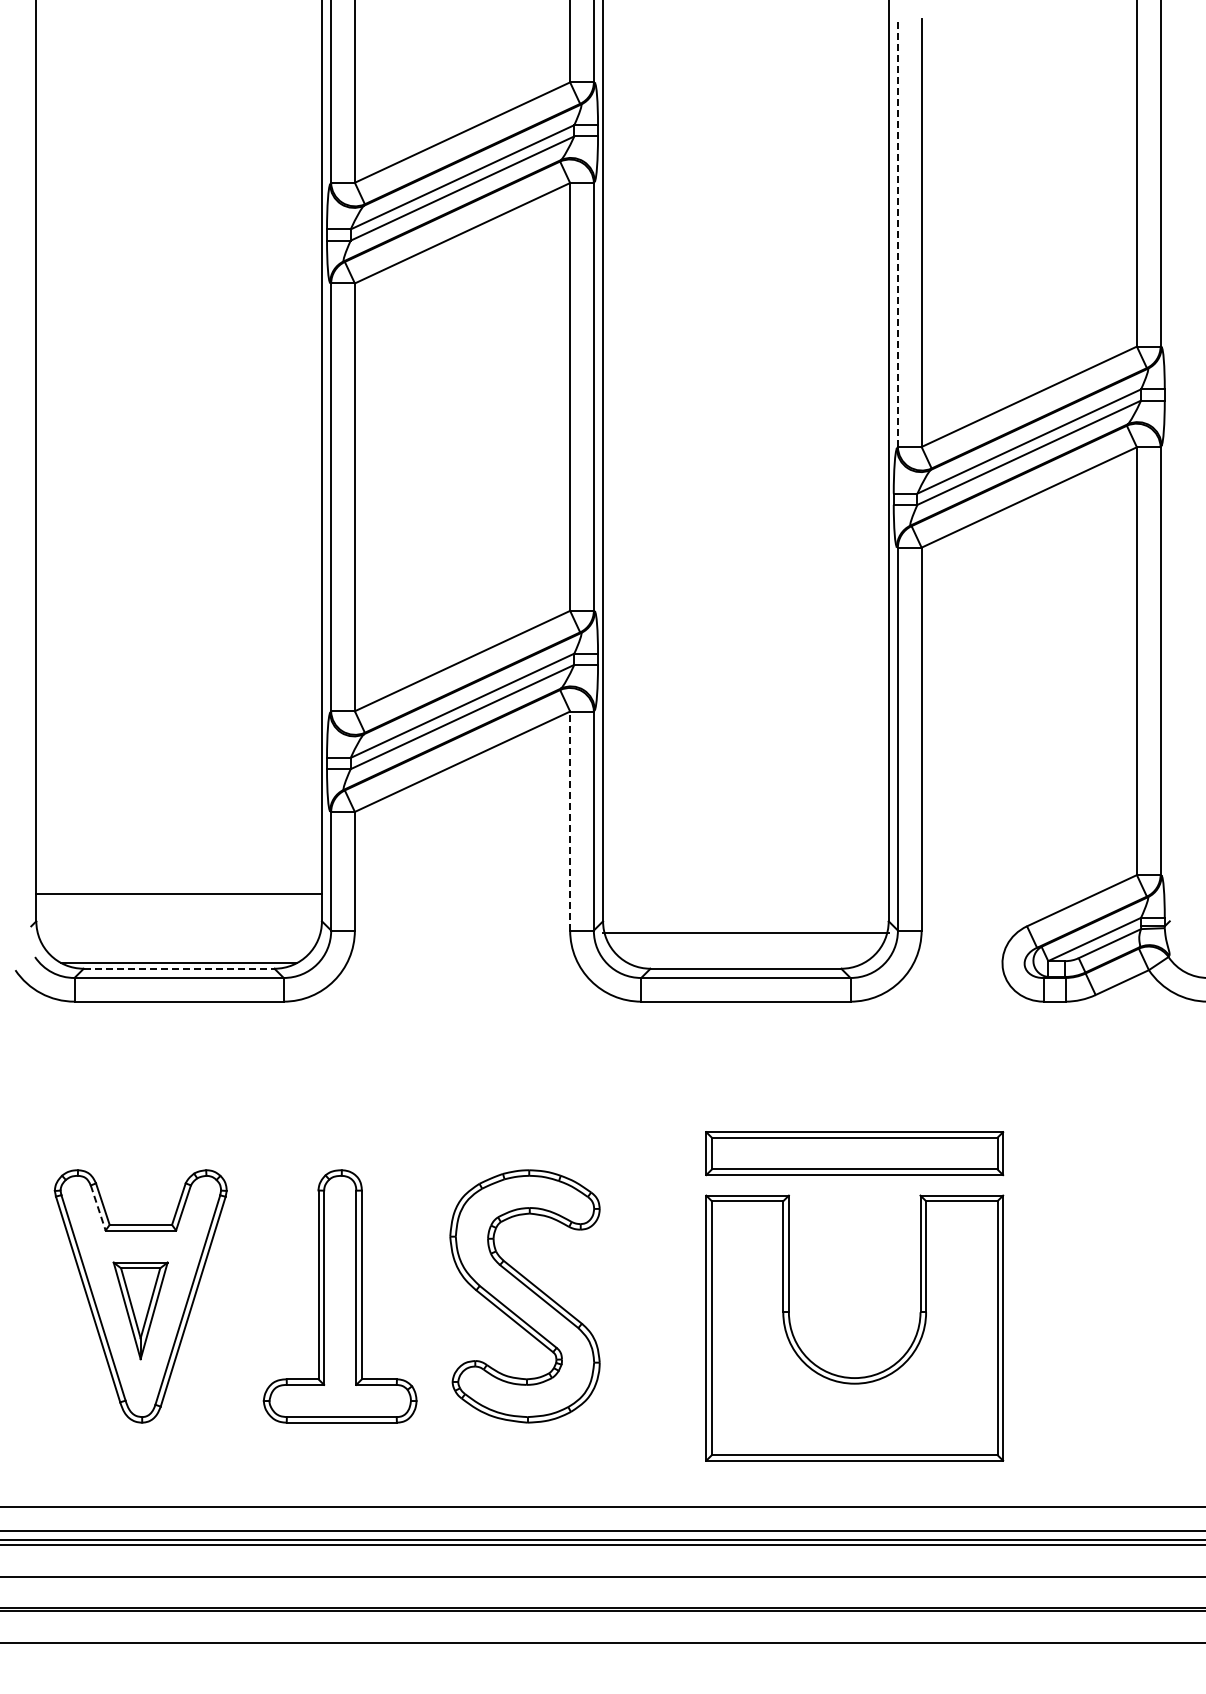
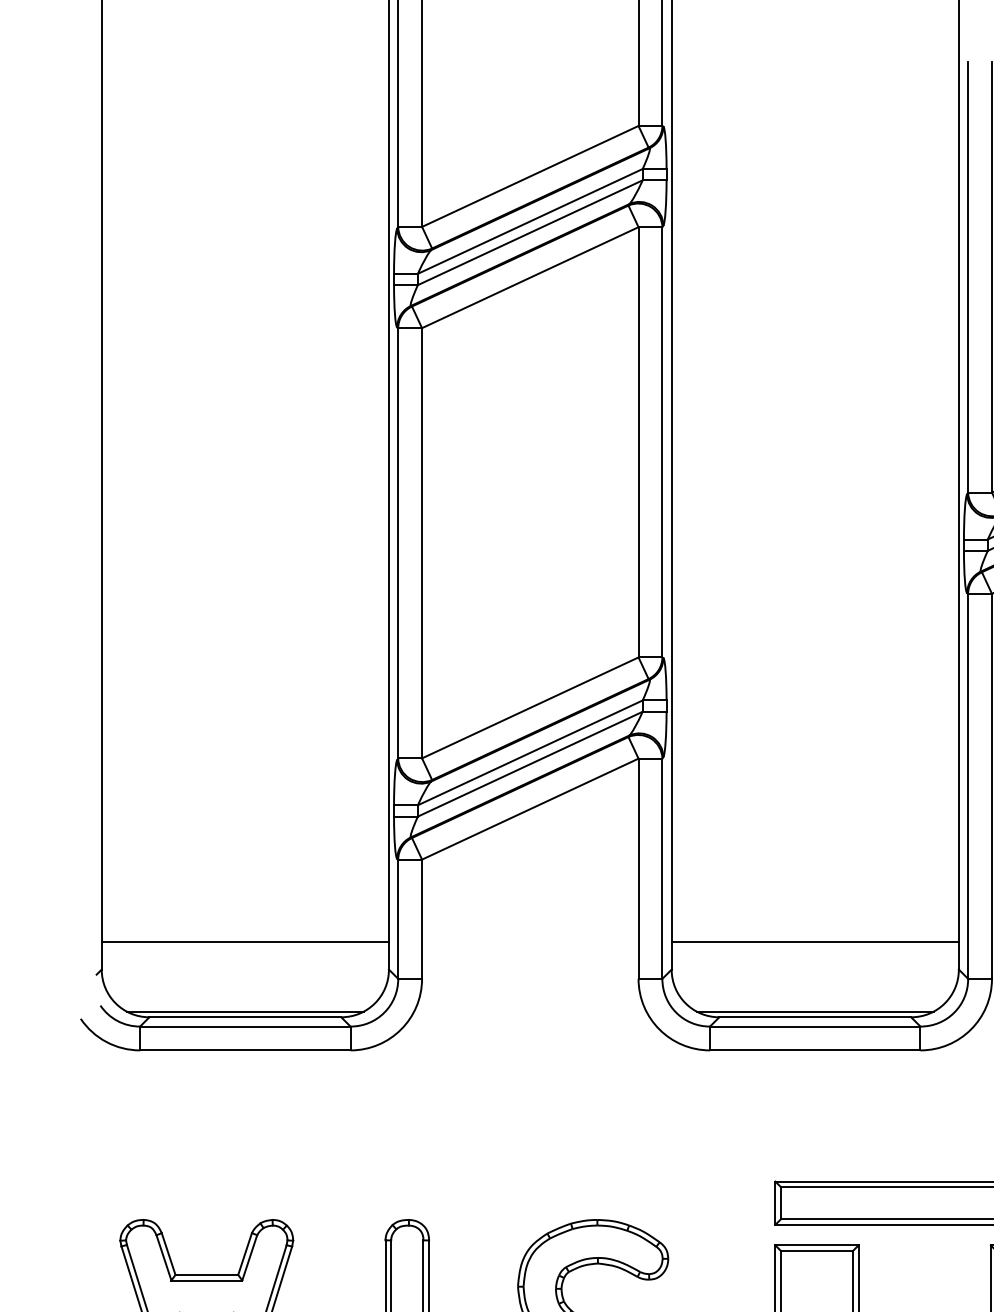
line: (897, 233) -> (967, 277), dashed -> solid
line: (570, 820) -> (638, 868), dashed -> solid
line: (745, 932) -> (814, 941), moved
line: (745, 963) -> (814, 1012), added
line: (179, 968) -> (245, 1017), dashed -> solid
line: (98, 1208) -> (164, 1258), dashed -> solid

